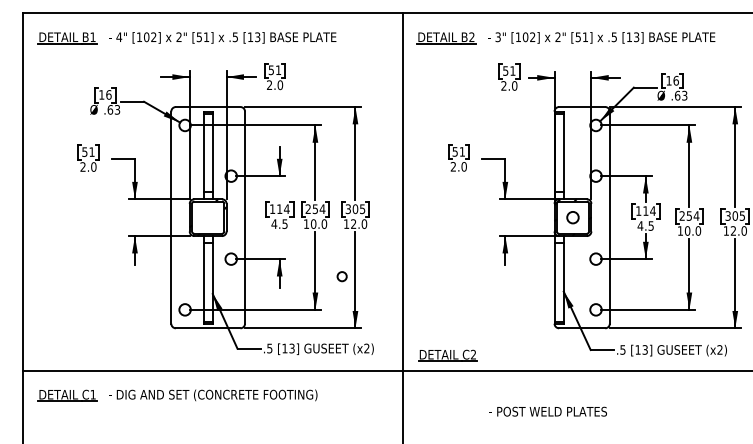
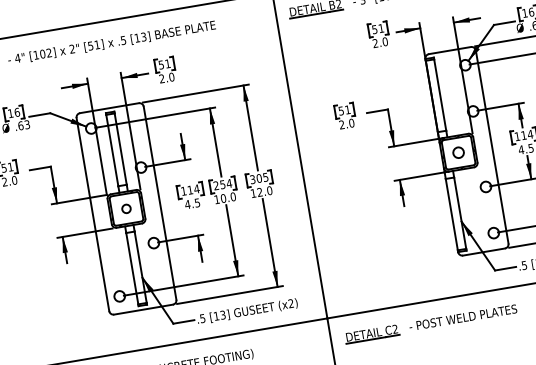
circle: (341, 276) -> (125, 208), moved
part: (447, 355) -> (371, 333), moved
text: (547, 411) -> (462, 317), moved

